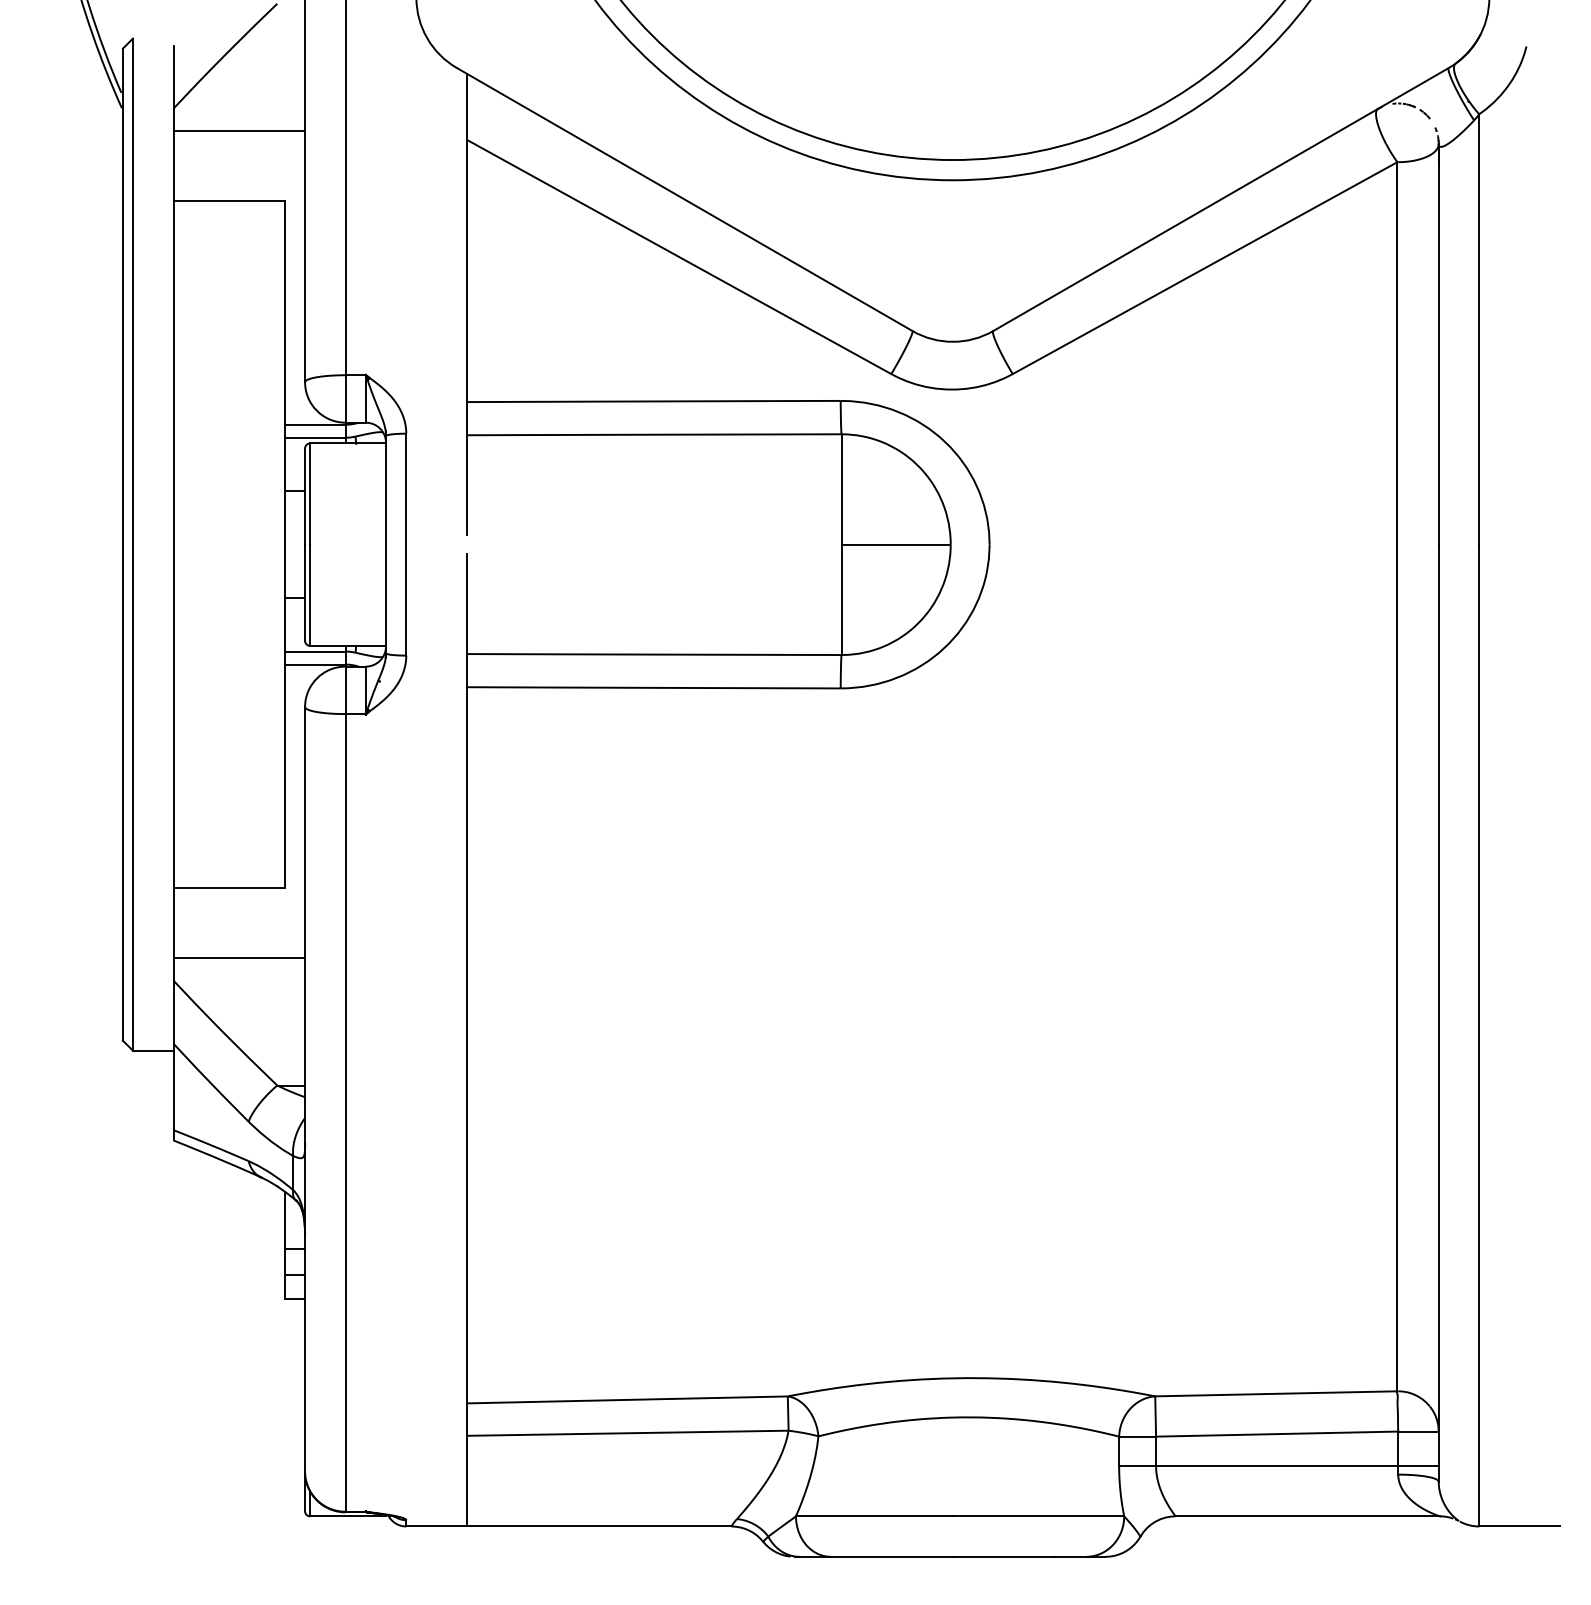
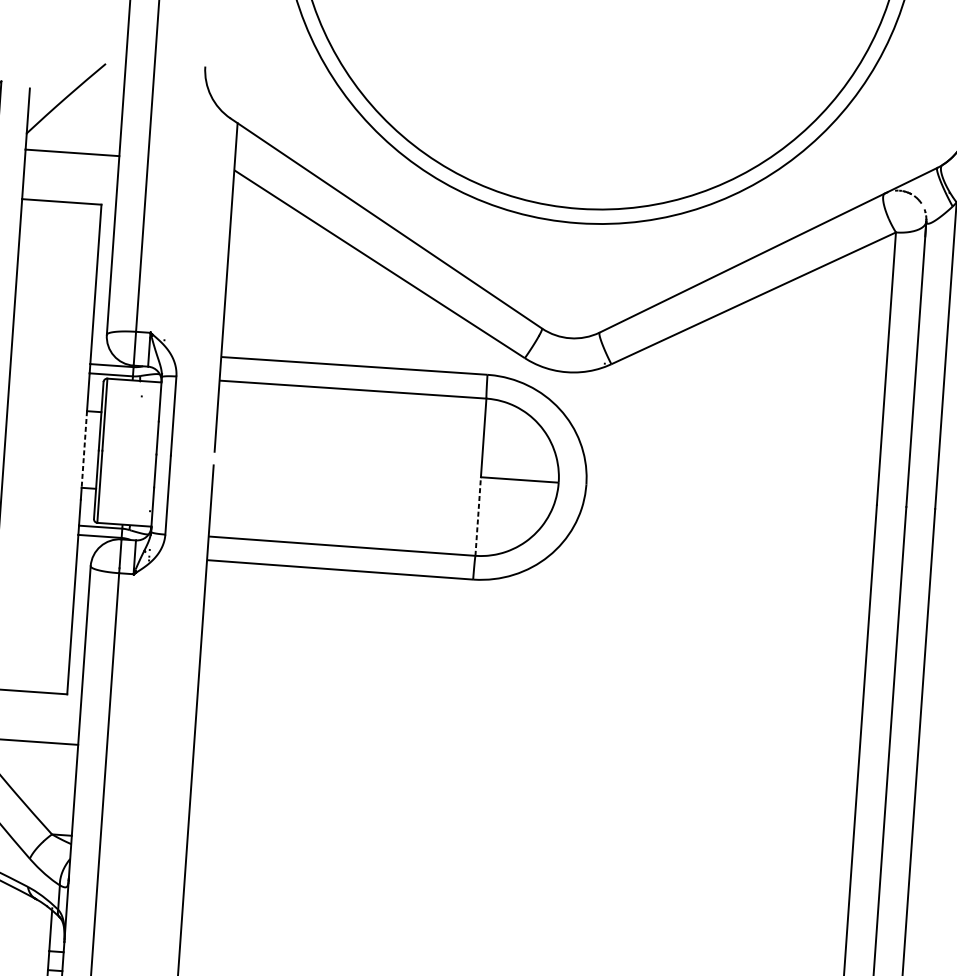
line: (284, 544) -> (84, 449), solid -> dashed
line: (841, 599) -> (478, 516), solid -> dashed

